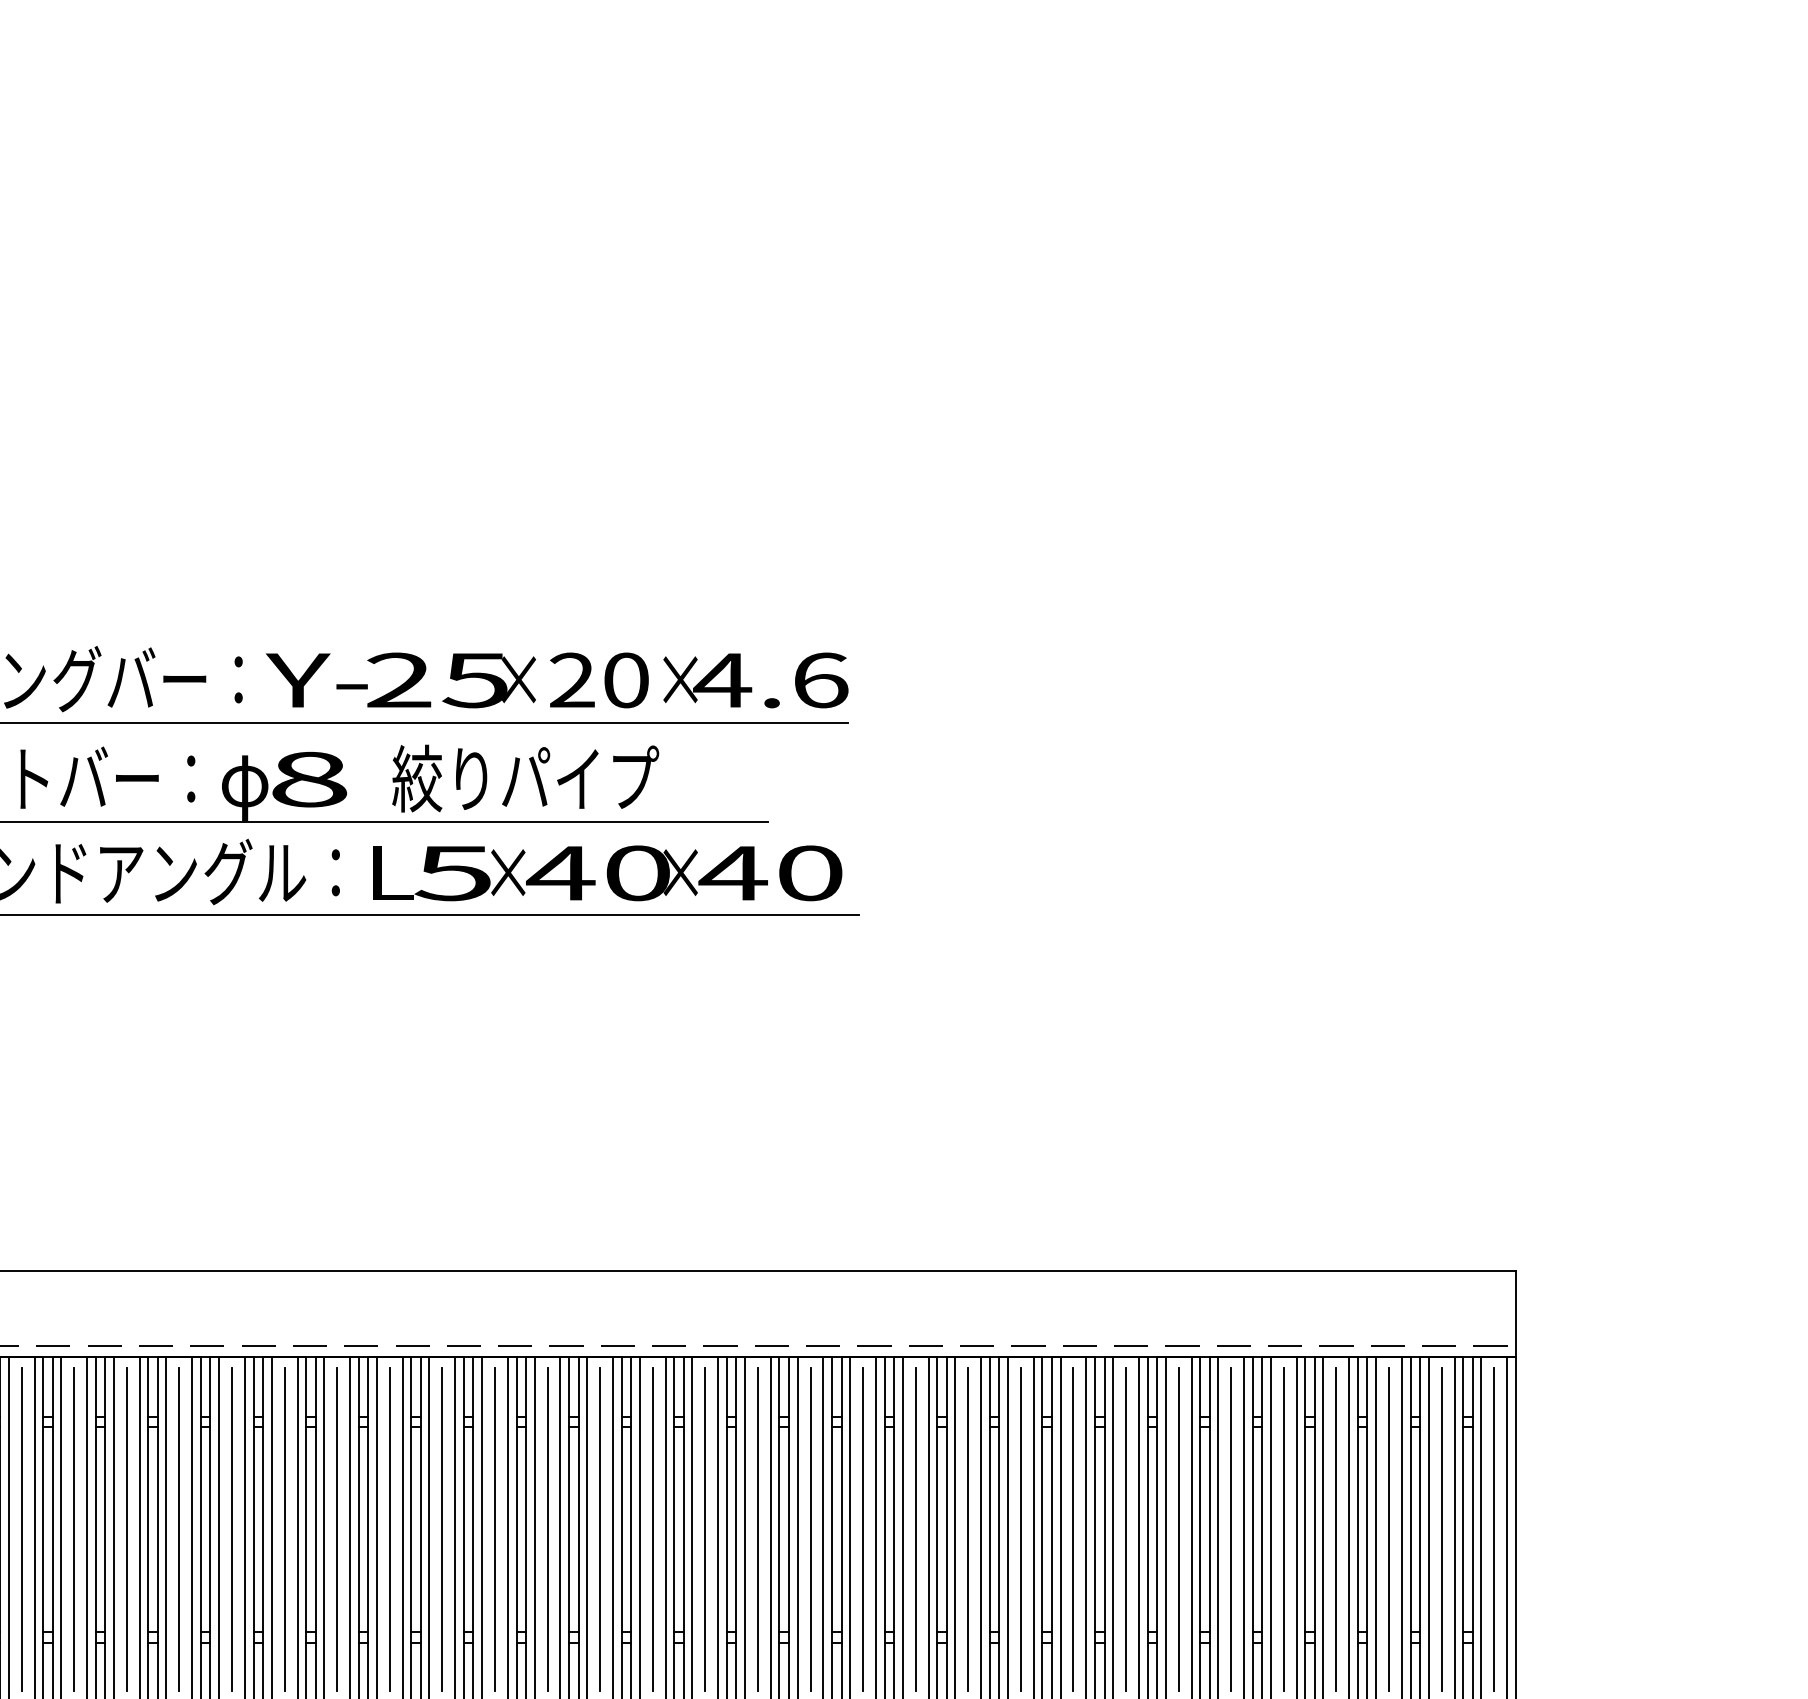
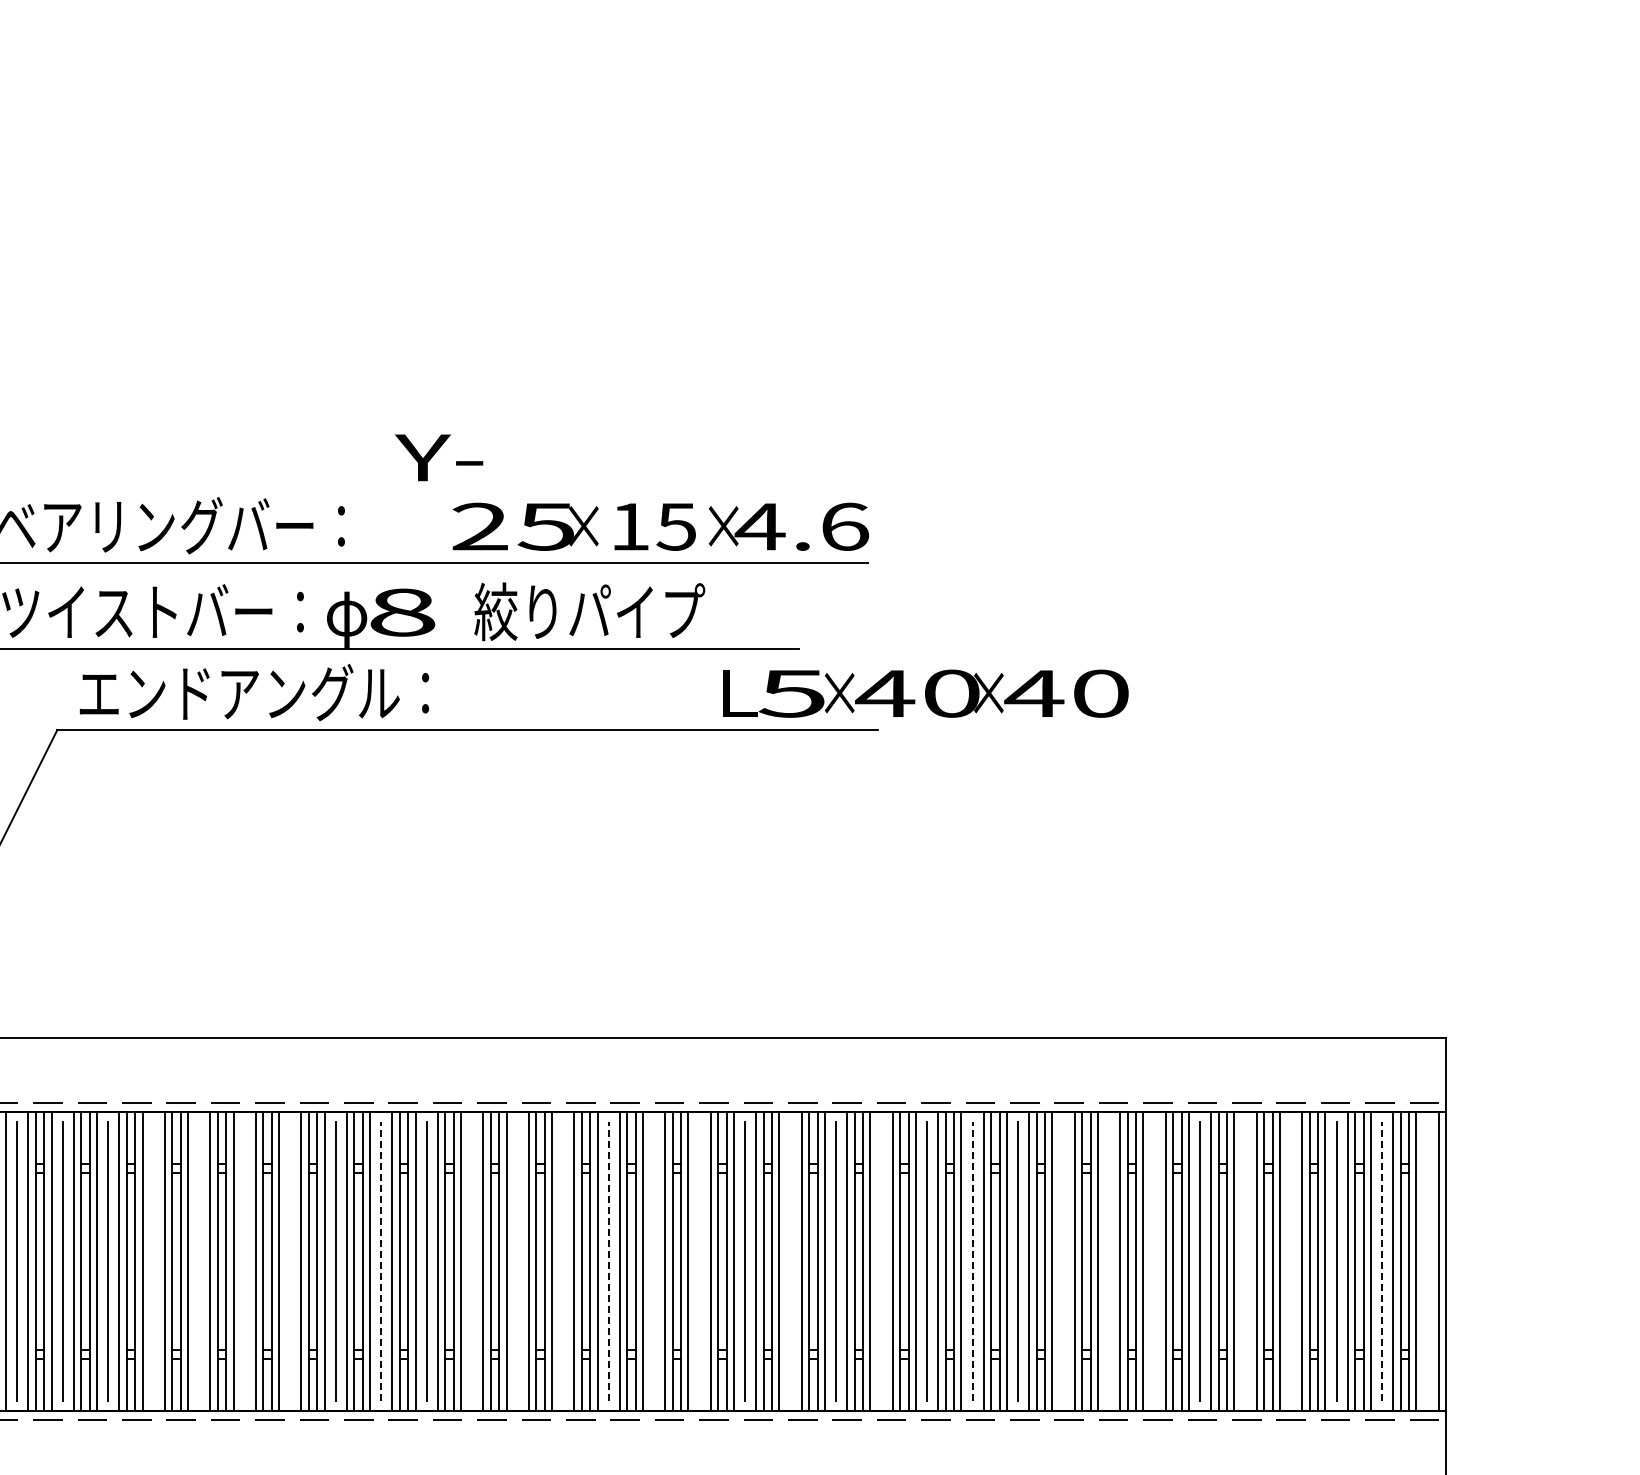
text: (317, 680) -> (439, 457), moved
text: (599, 680) -> (653, 526), 20 -> 15
text: (607, 873) -> (925, 693), moved
line: (21, 1529) -> (153, 1261), removed
line: (74, 1529) -> (199, 1261), removed
line: (126, 1529) -> (244, 1261), removed
line: (179, 1529) -> (290, 1261), removed
line: (284, 1529) -> (381, 1261), solid -> dashed
line: (390, 1529) -> (472, 1261), removed
line: (442, 1529) -> (517, 1261), removed
line: (495, 1529) -> (563, 1261), removed
line: (547, 1529) -> (608, 1261), solid -> dashed
line: (600, 1529) -> (654, 1261), removed
line: (652, 1529) -> (699, 1261), removed
line: (757, 1529) -> (790, 1261), removed
line: (862, 1529) -> (881, 1261), removed
line: (968, 1529) -> (972, 1261), solid -> dashed
line: (1073, 1529) -> (1063, 1261), removed
line: (1126, 1529) -> (1109, 1261), removed
line: (1178, 1529) -> (1154, 1261), removed
line: (1283, 1529) -> (1245, 1261), removed
line: (1336, 1529) -> (1291, 1261), removed
line: (1442, 1529) -> (1382, 1261), solid -> dashed
line: (1494, 1529) -> (1427, 1261), removed

